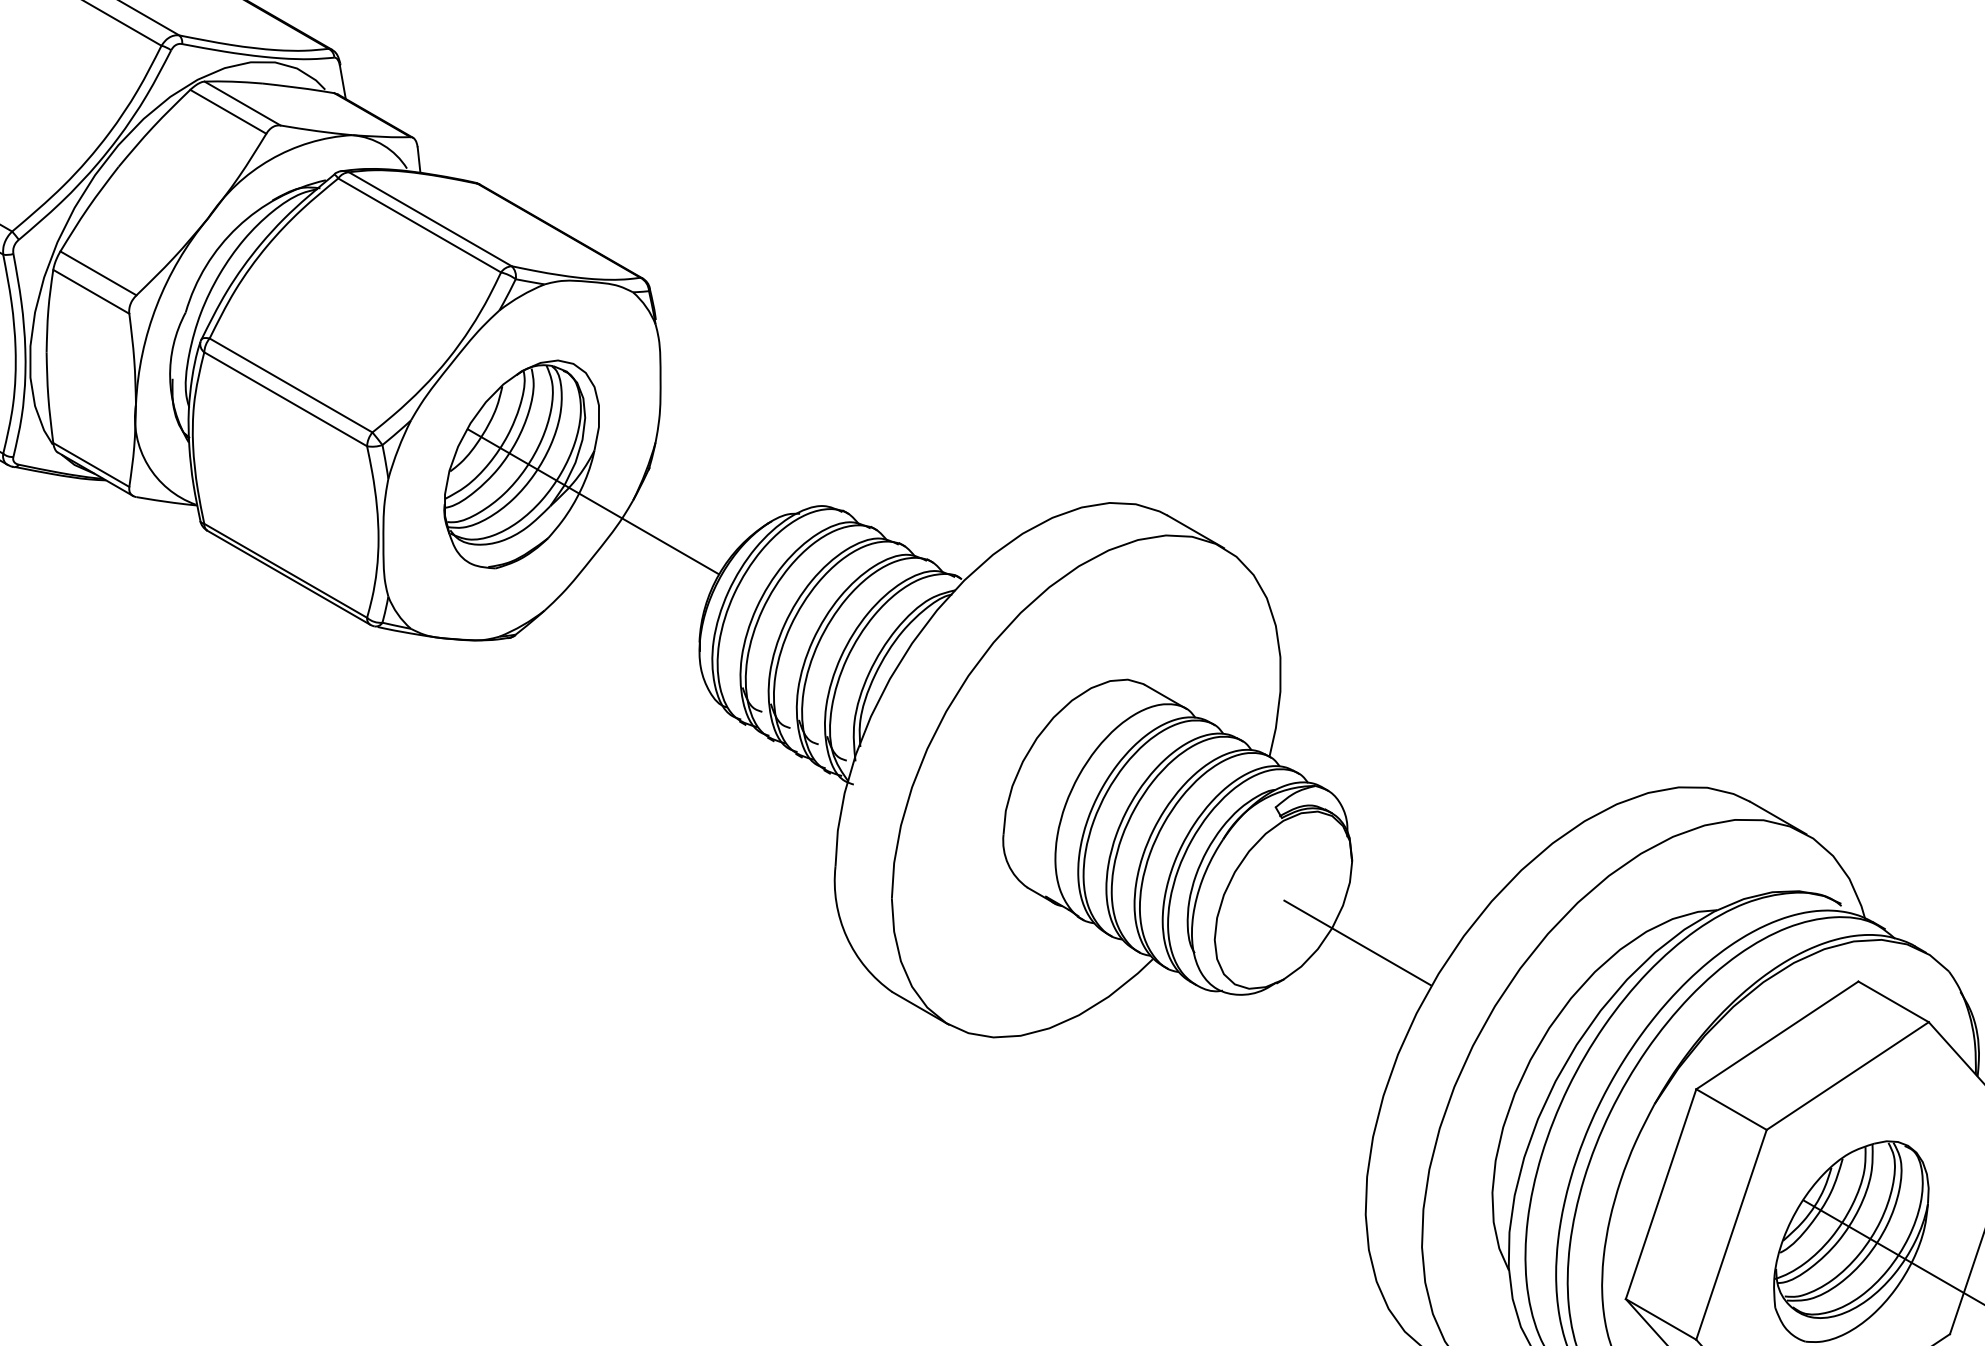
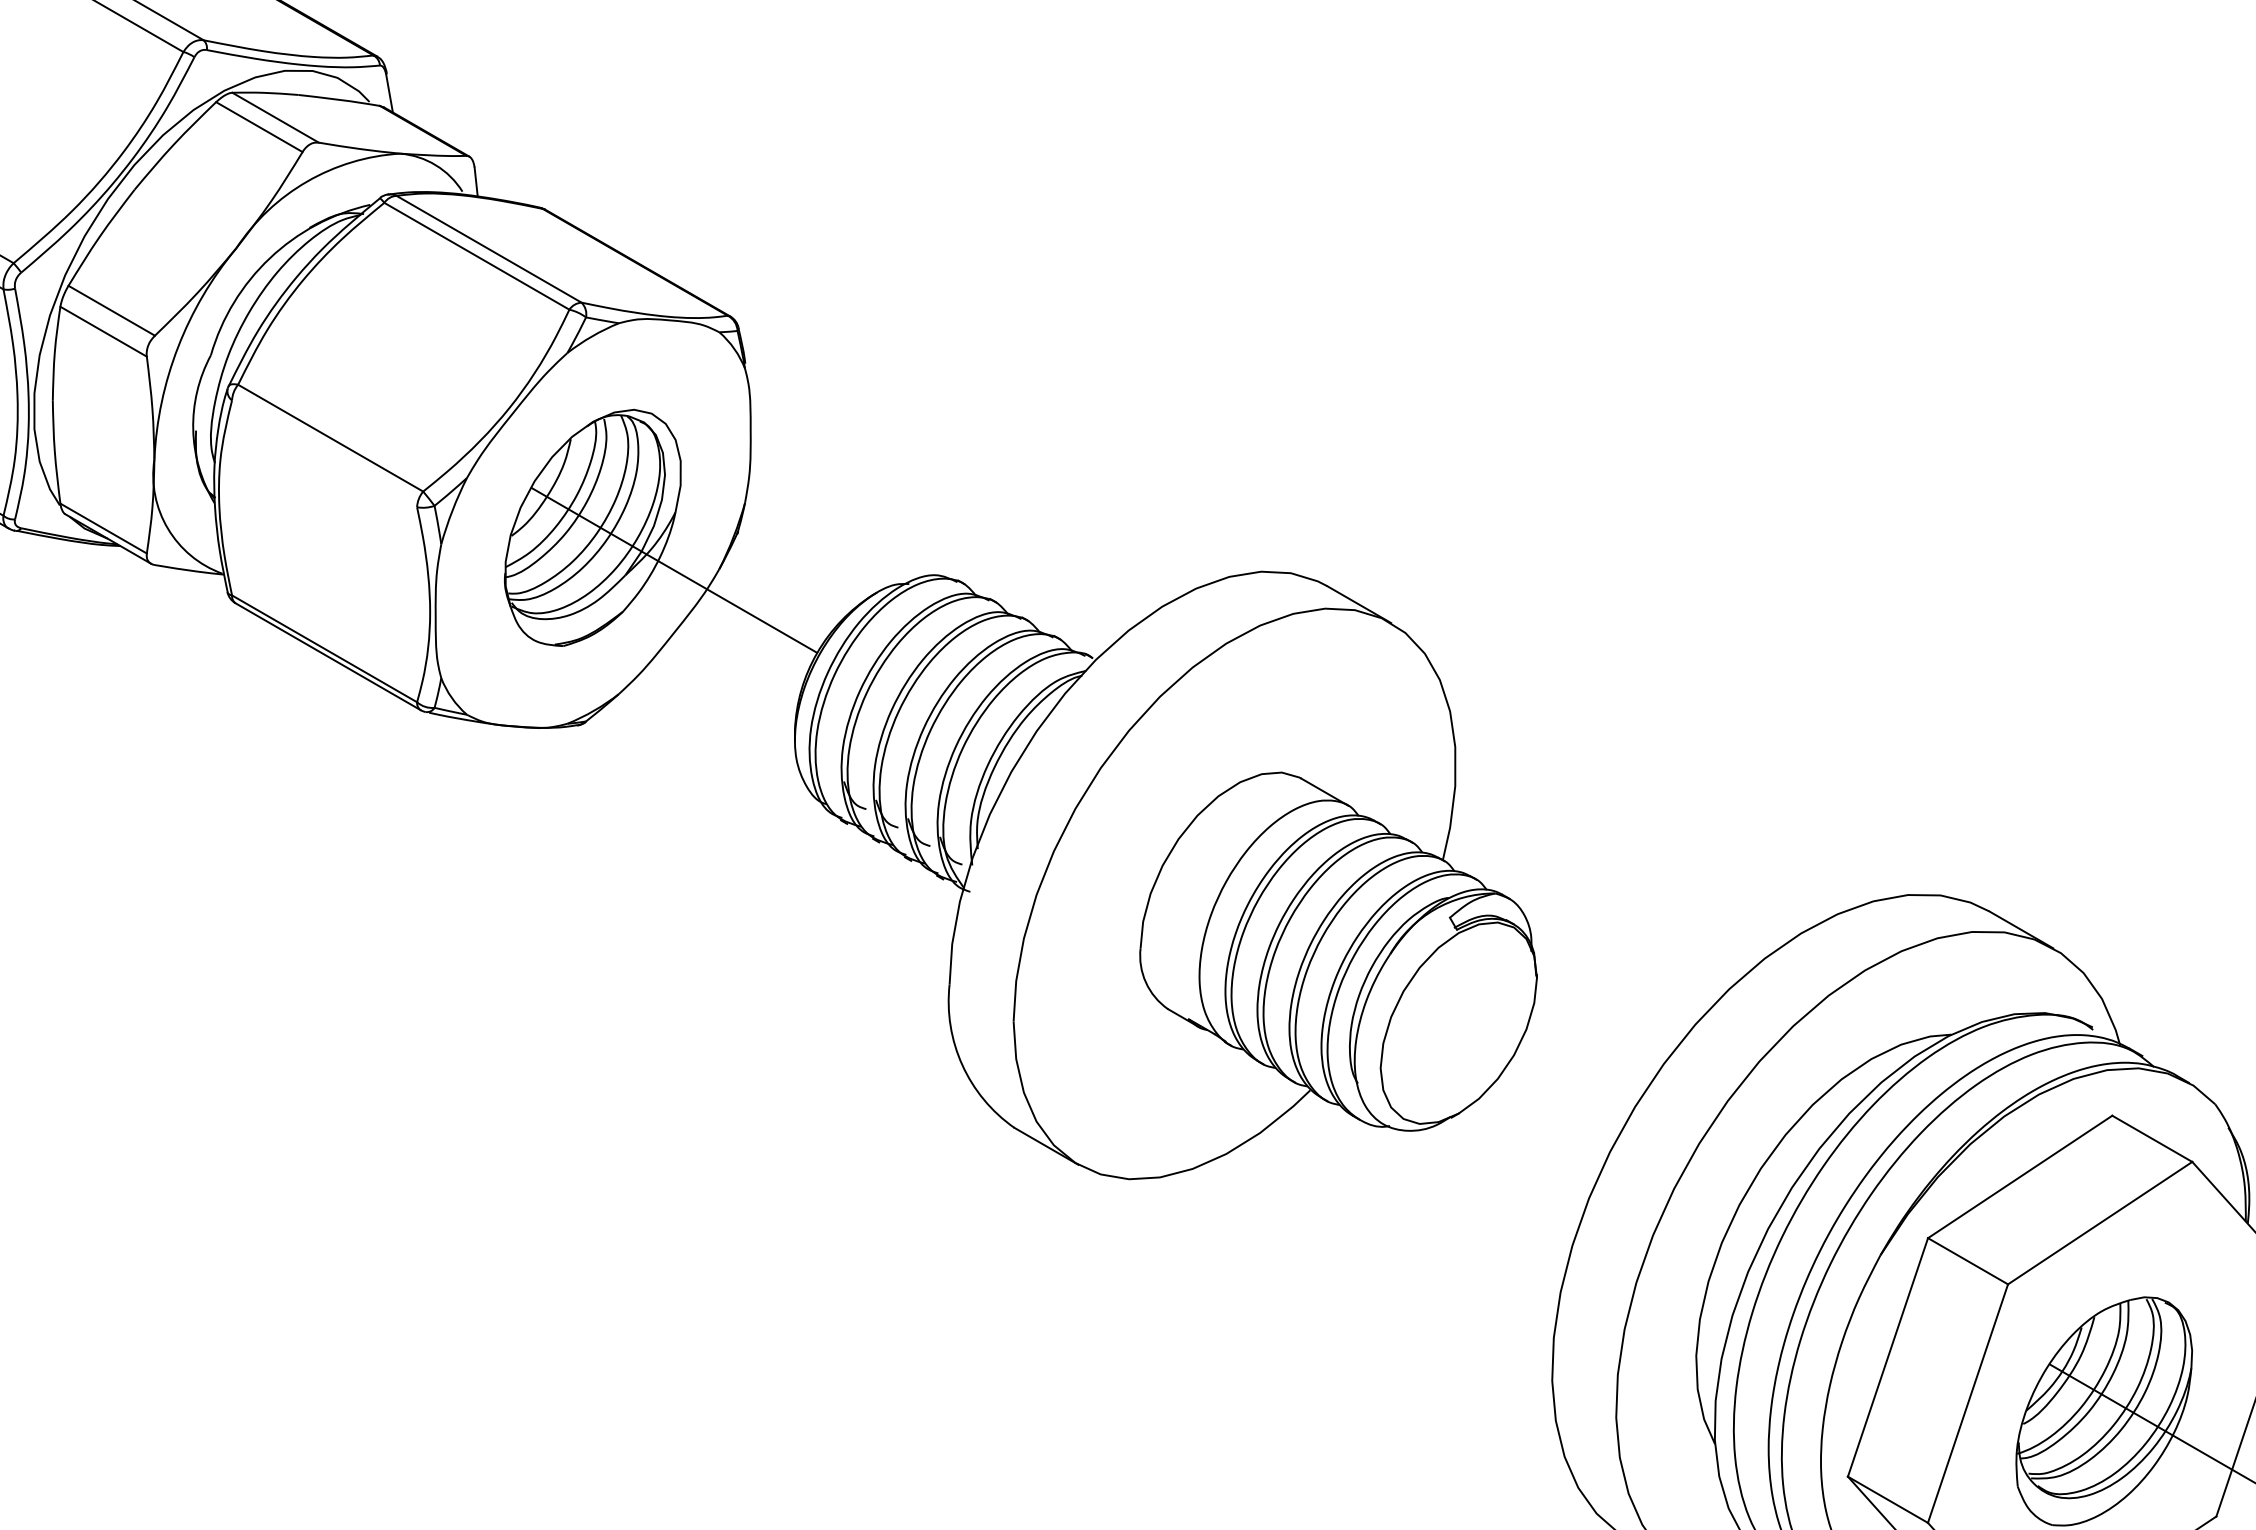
line: (285, 399) -> (324, 454), removed
line: (1357, 942) -> (1542, 1071), removed

